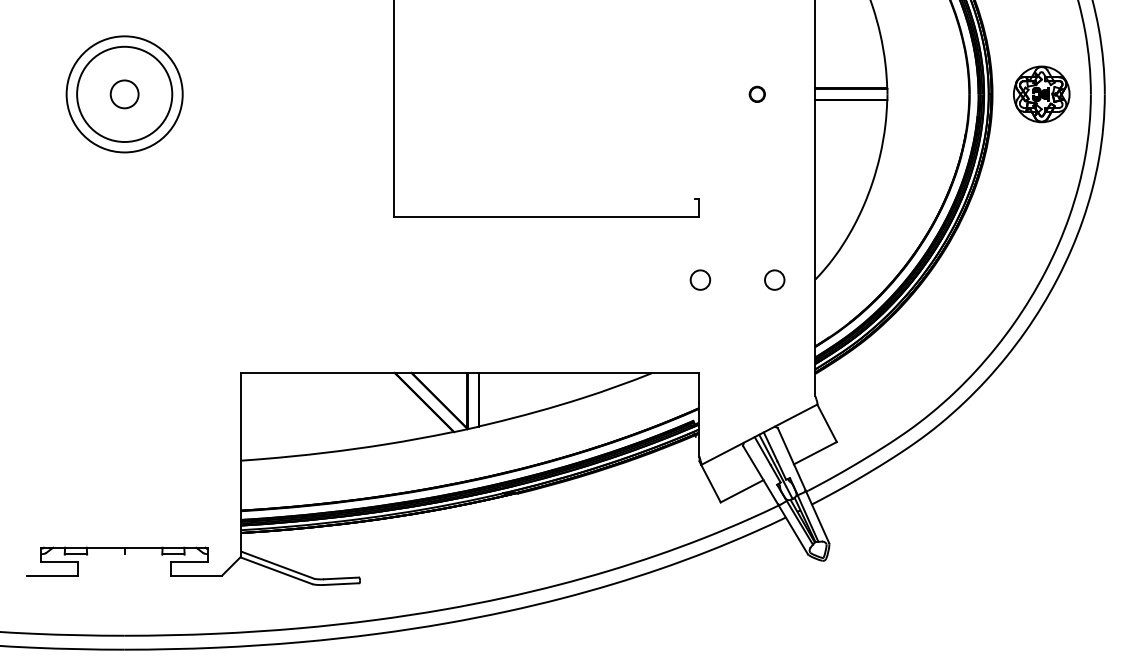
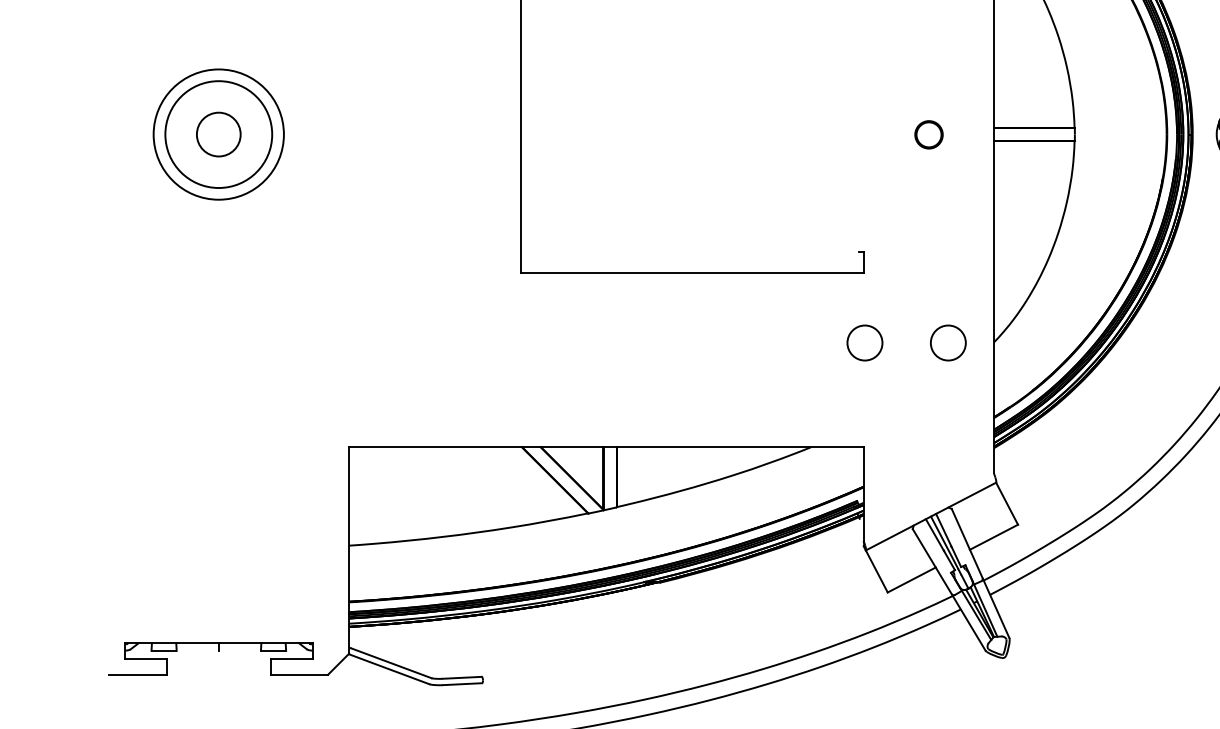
circle: (756, 93) -> (927, 133), size x1.6
circle: (124, 94) -> (218, 134), size x1.4
circle: (700, 279) -> (865, 342), size x1.6
circle: (774, 279) -> (948, 342), size x1.6

